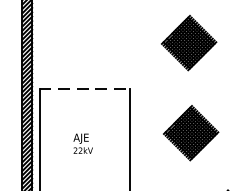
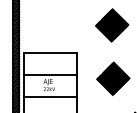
line: (85, 88) -> (50, 52), dashed -> solid
line: (85, 125) -> (50, 74), added
line: (85, 162) -> (50, 96), added

